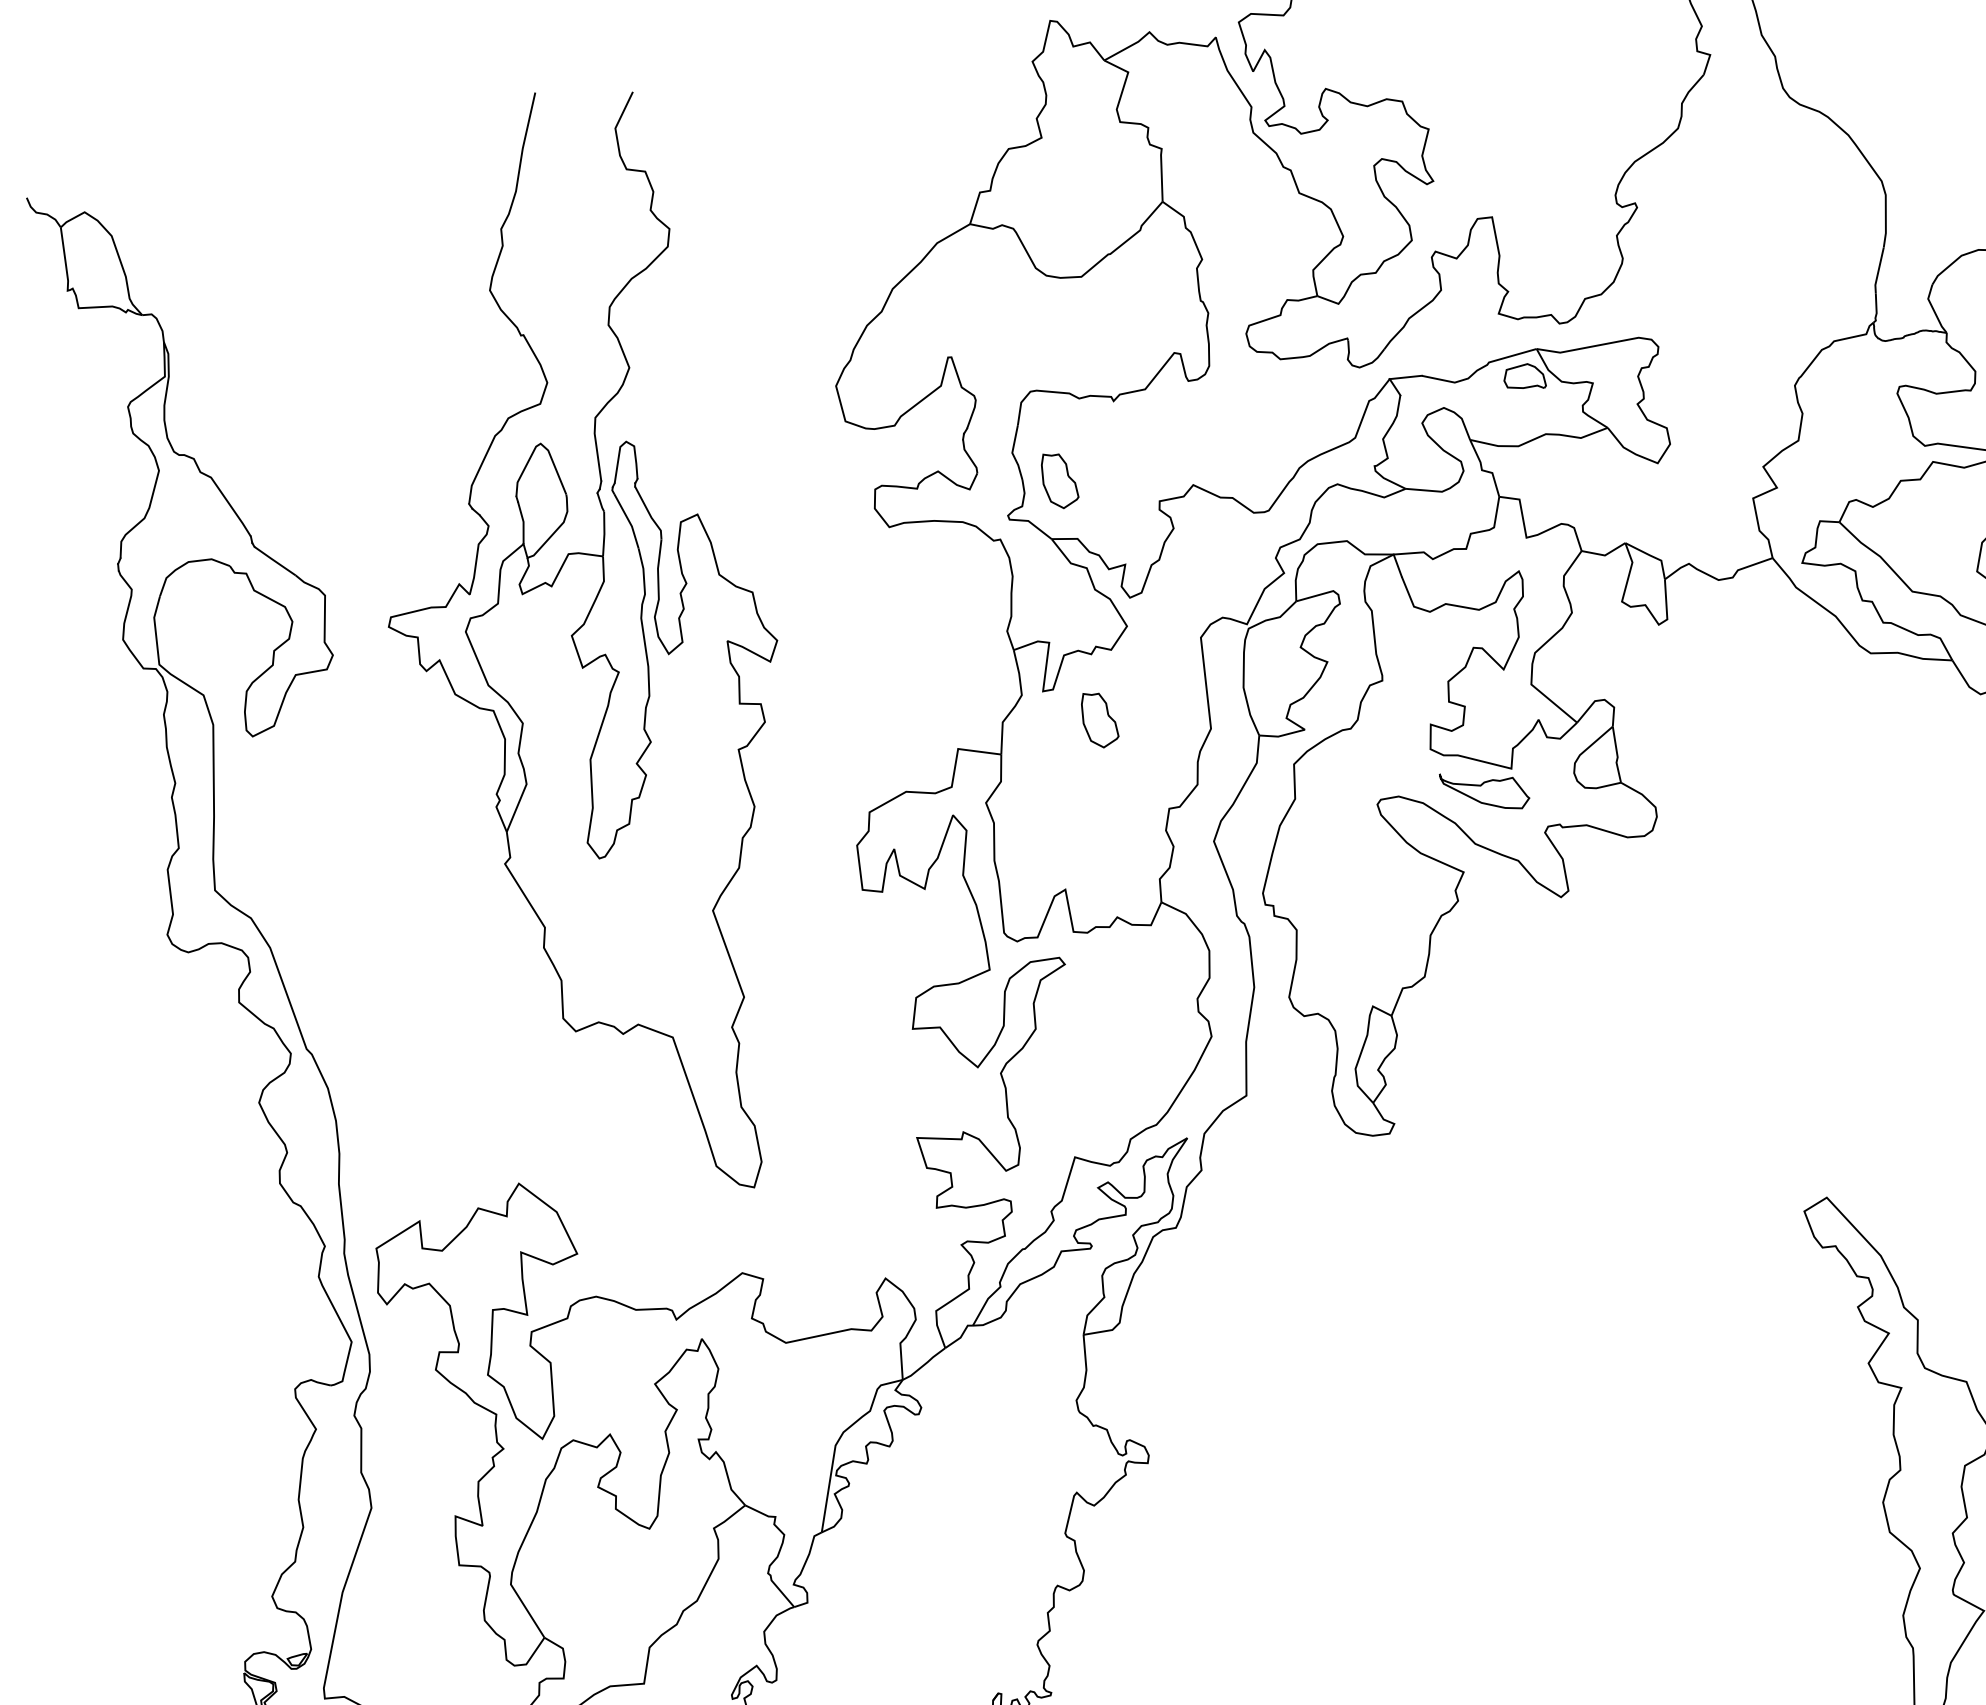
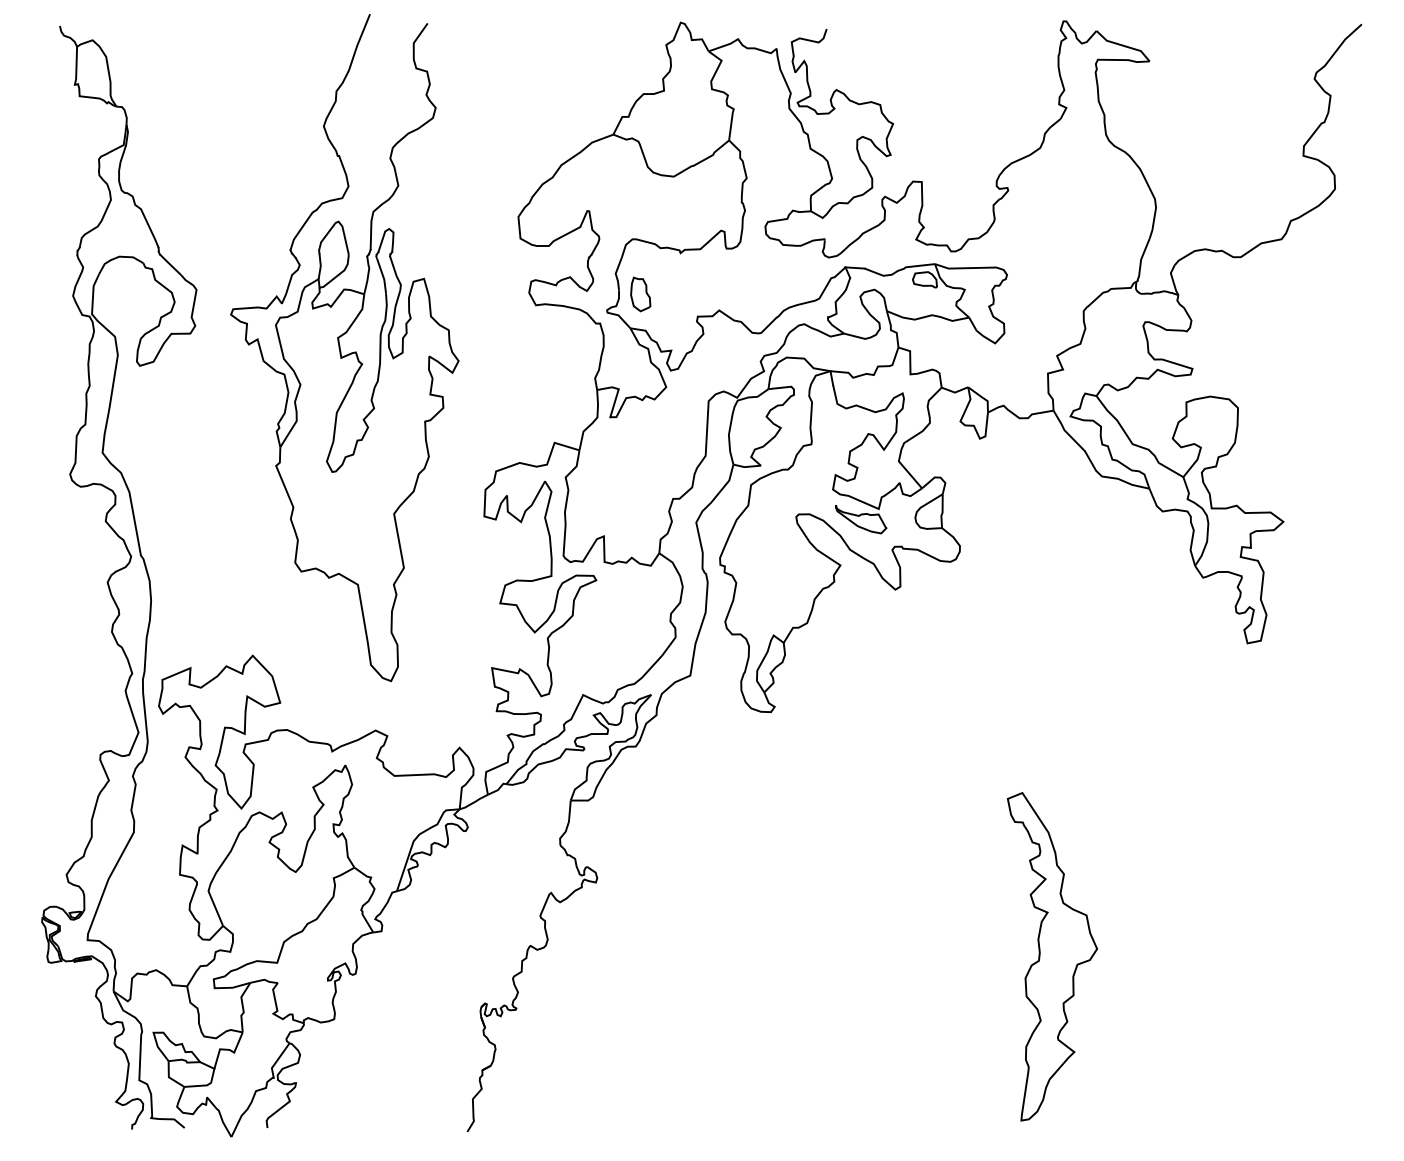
part: (1098, 719) -> (640, 439), removed

